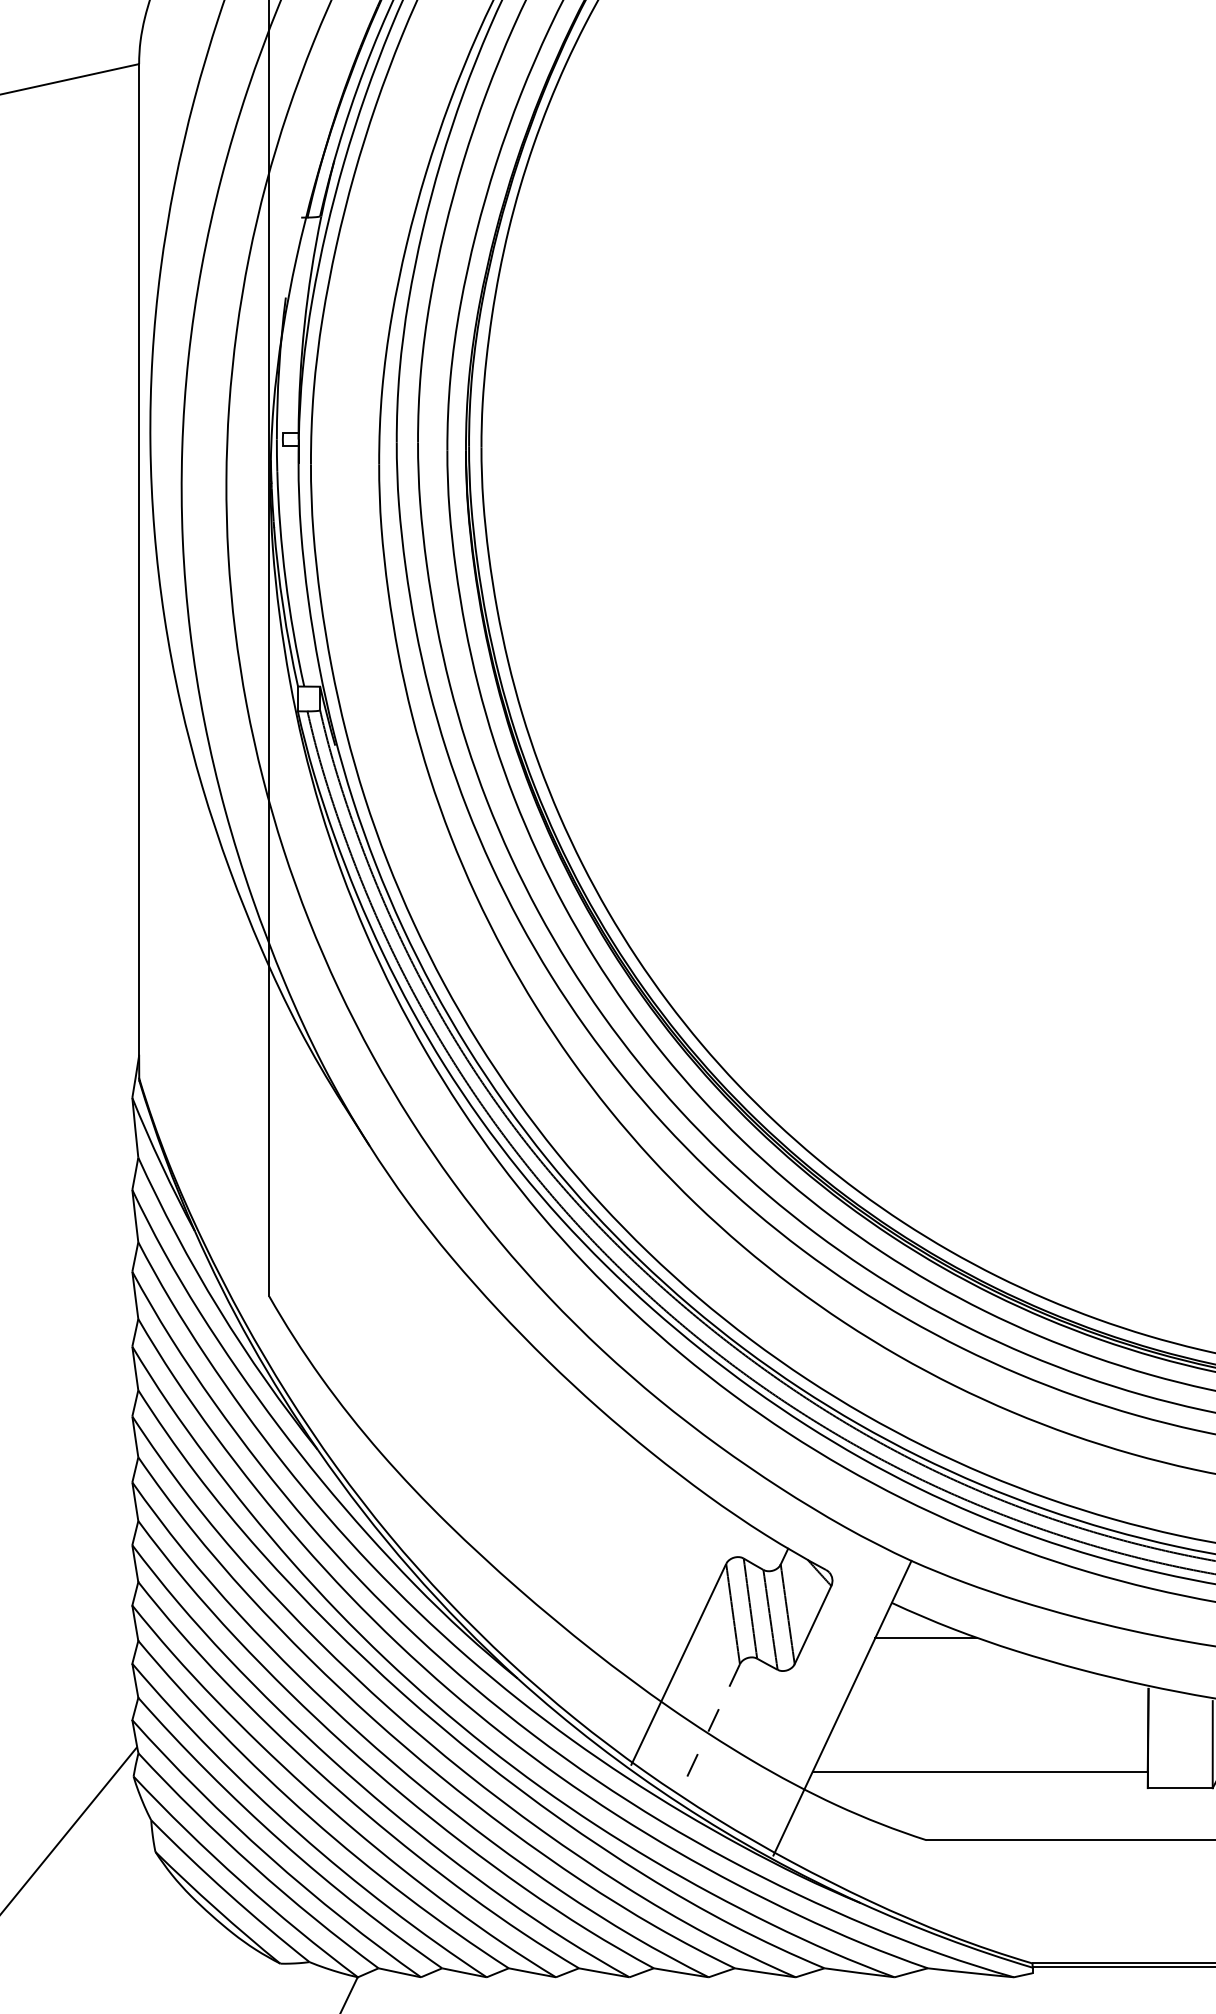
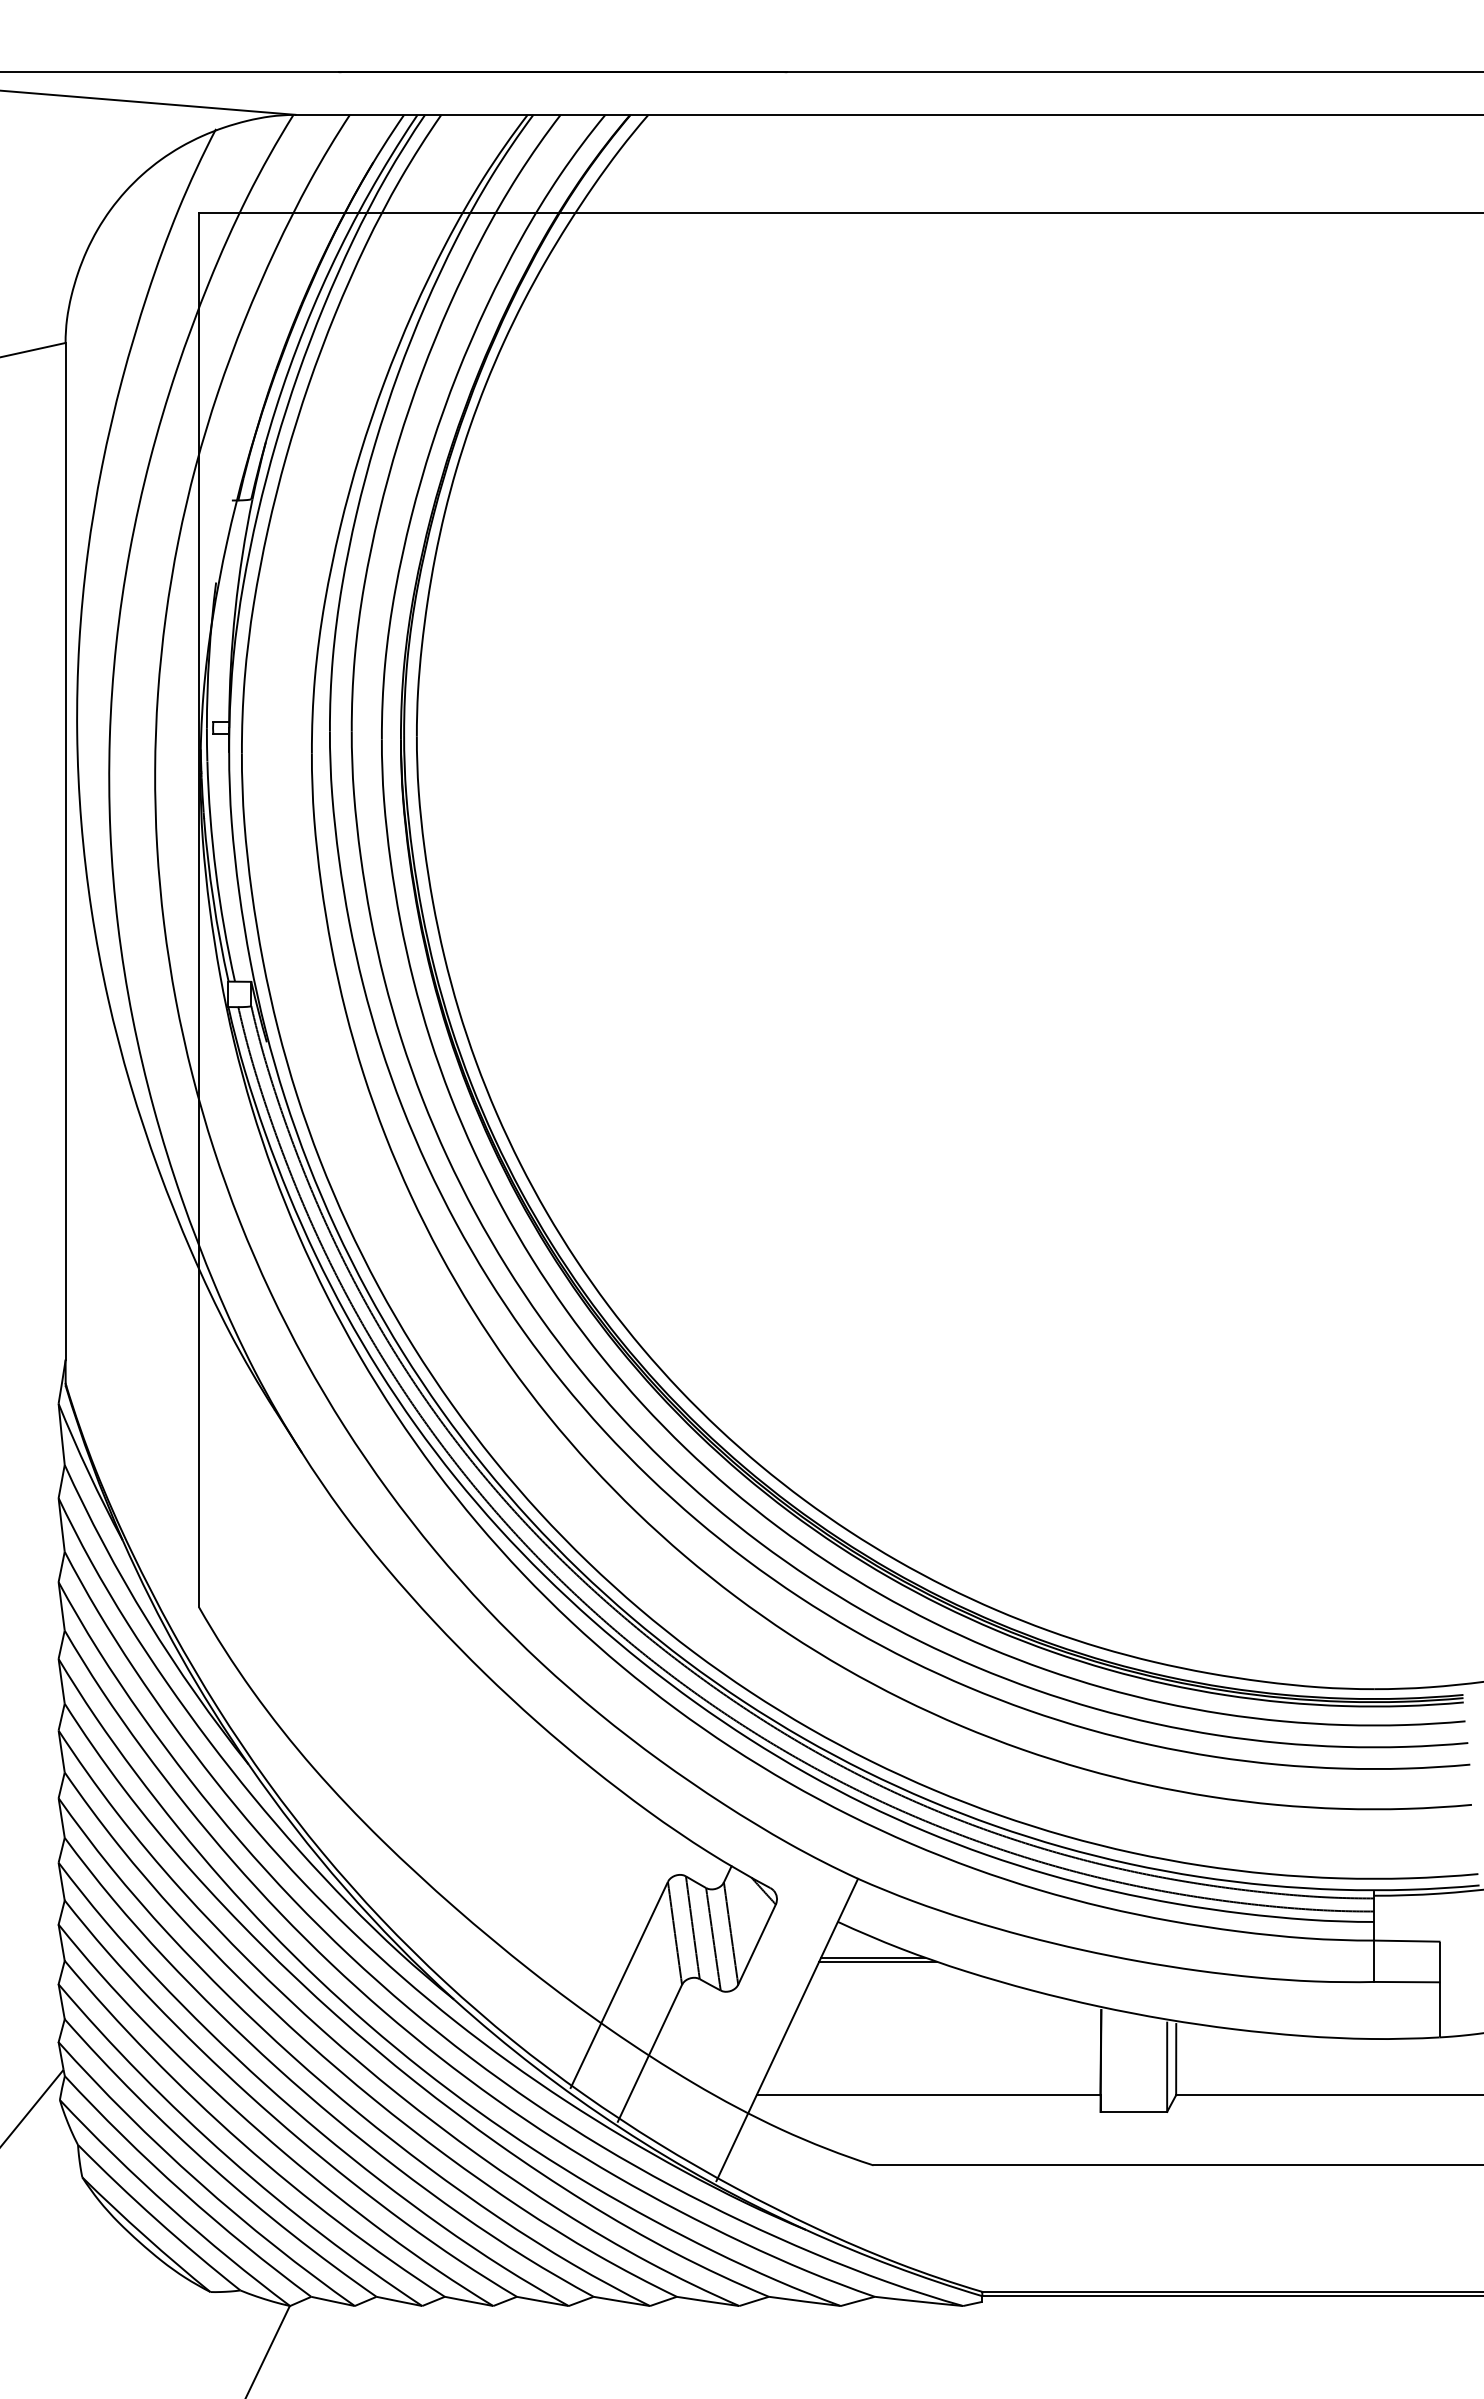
line: (930, 1642) -> (877, 1962), added
line: (708, 1731) -> (649, 2053), dashed -> solid

